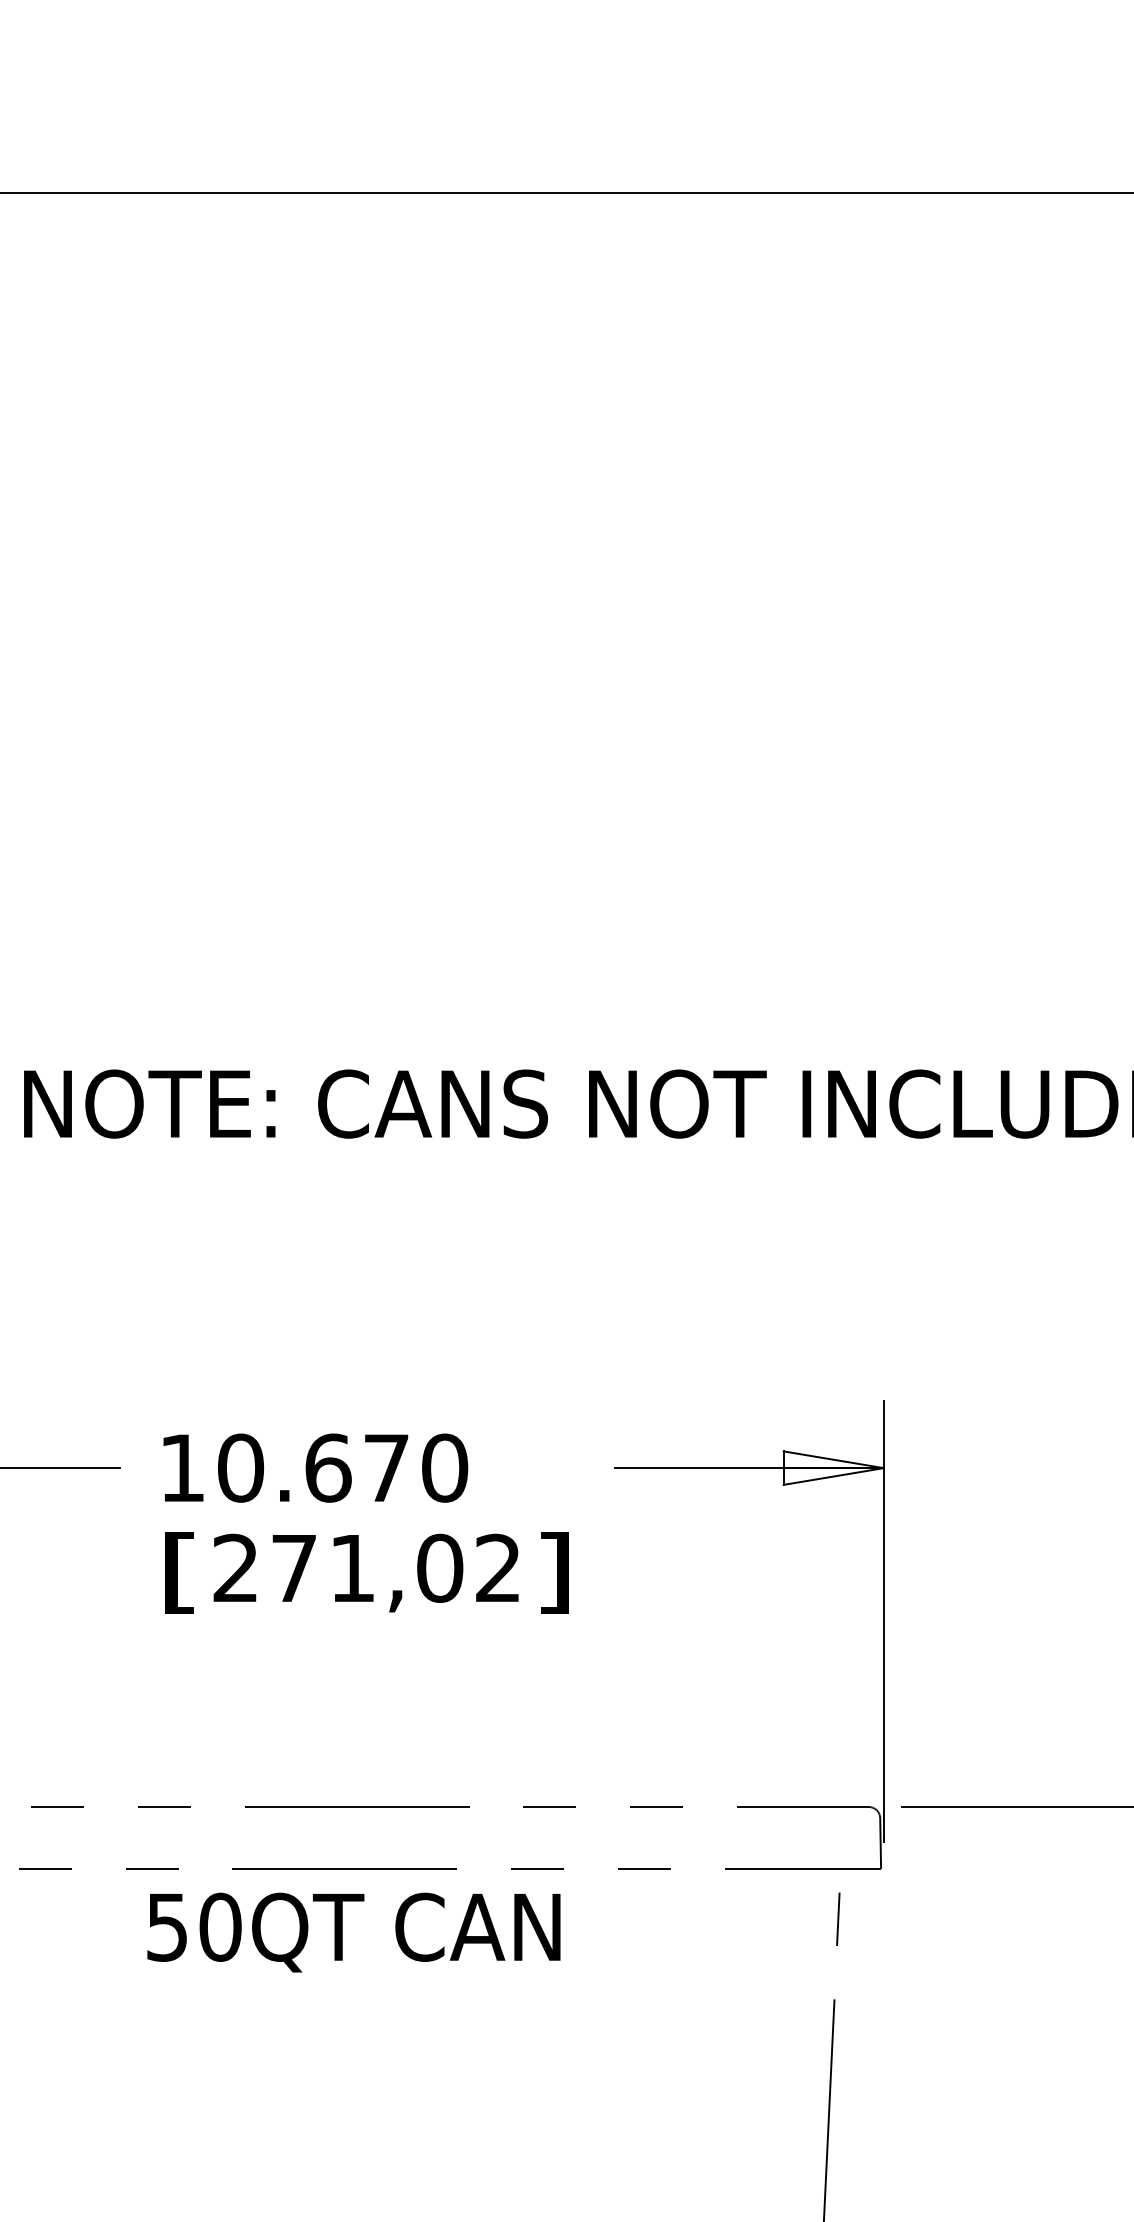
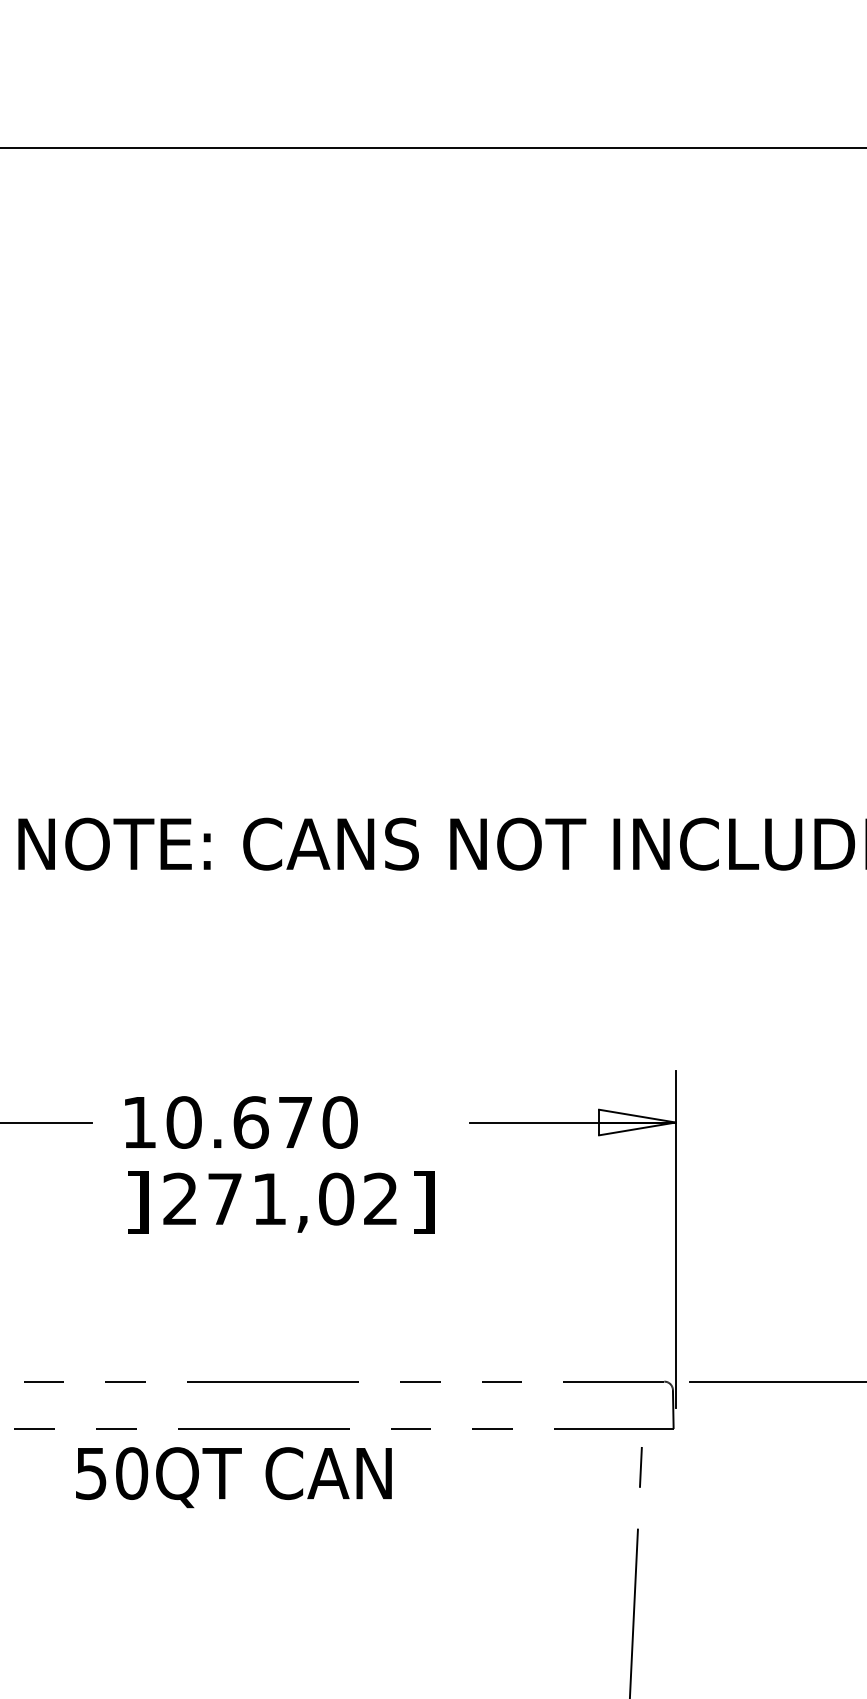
text: (179, 1572) -> (137, 1202), [ -> ]
text: (353, 1932) -> (233, 1477), moved

